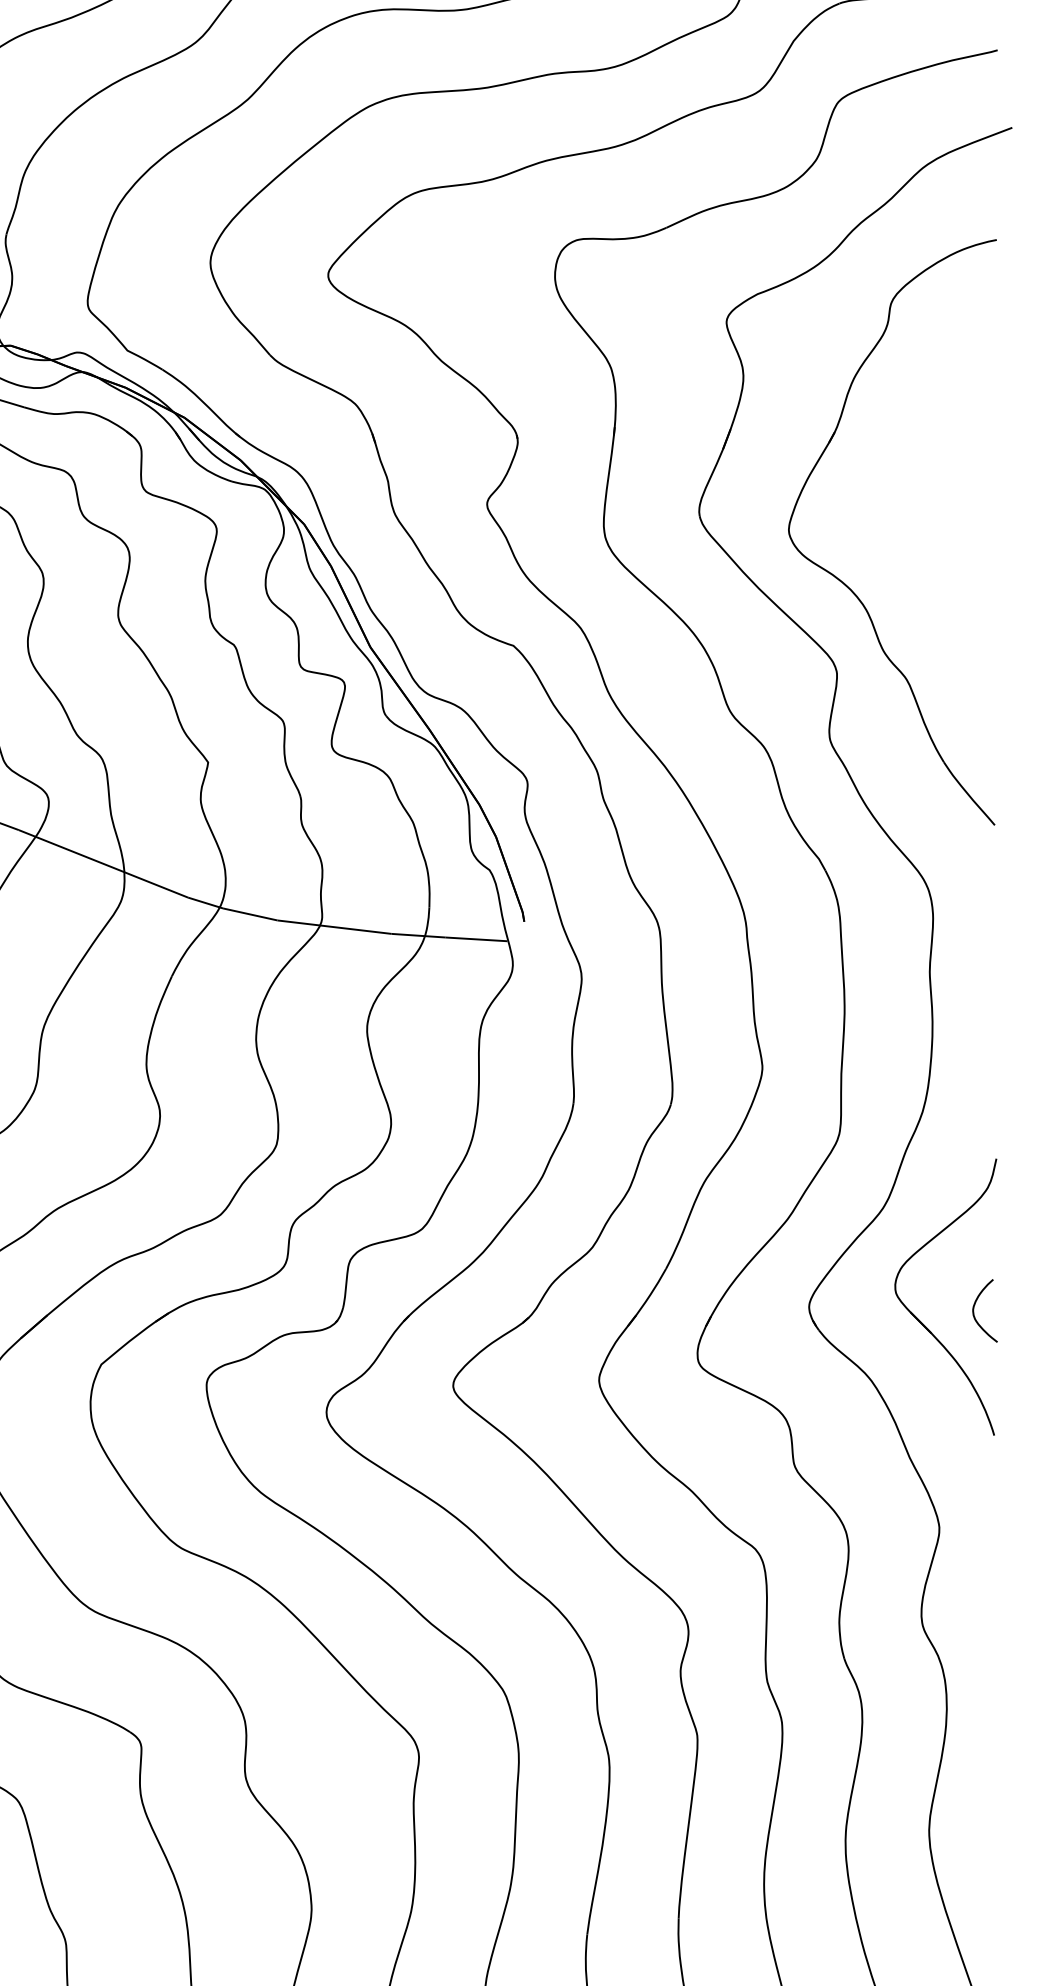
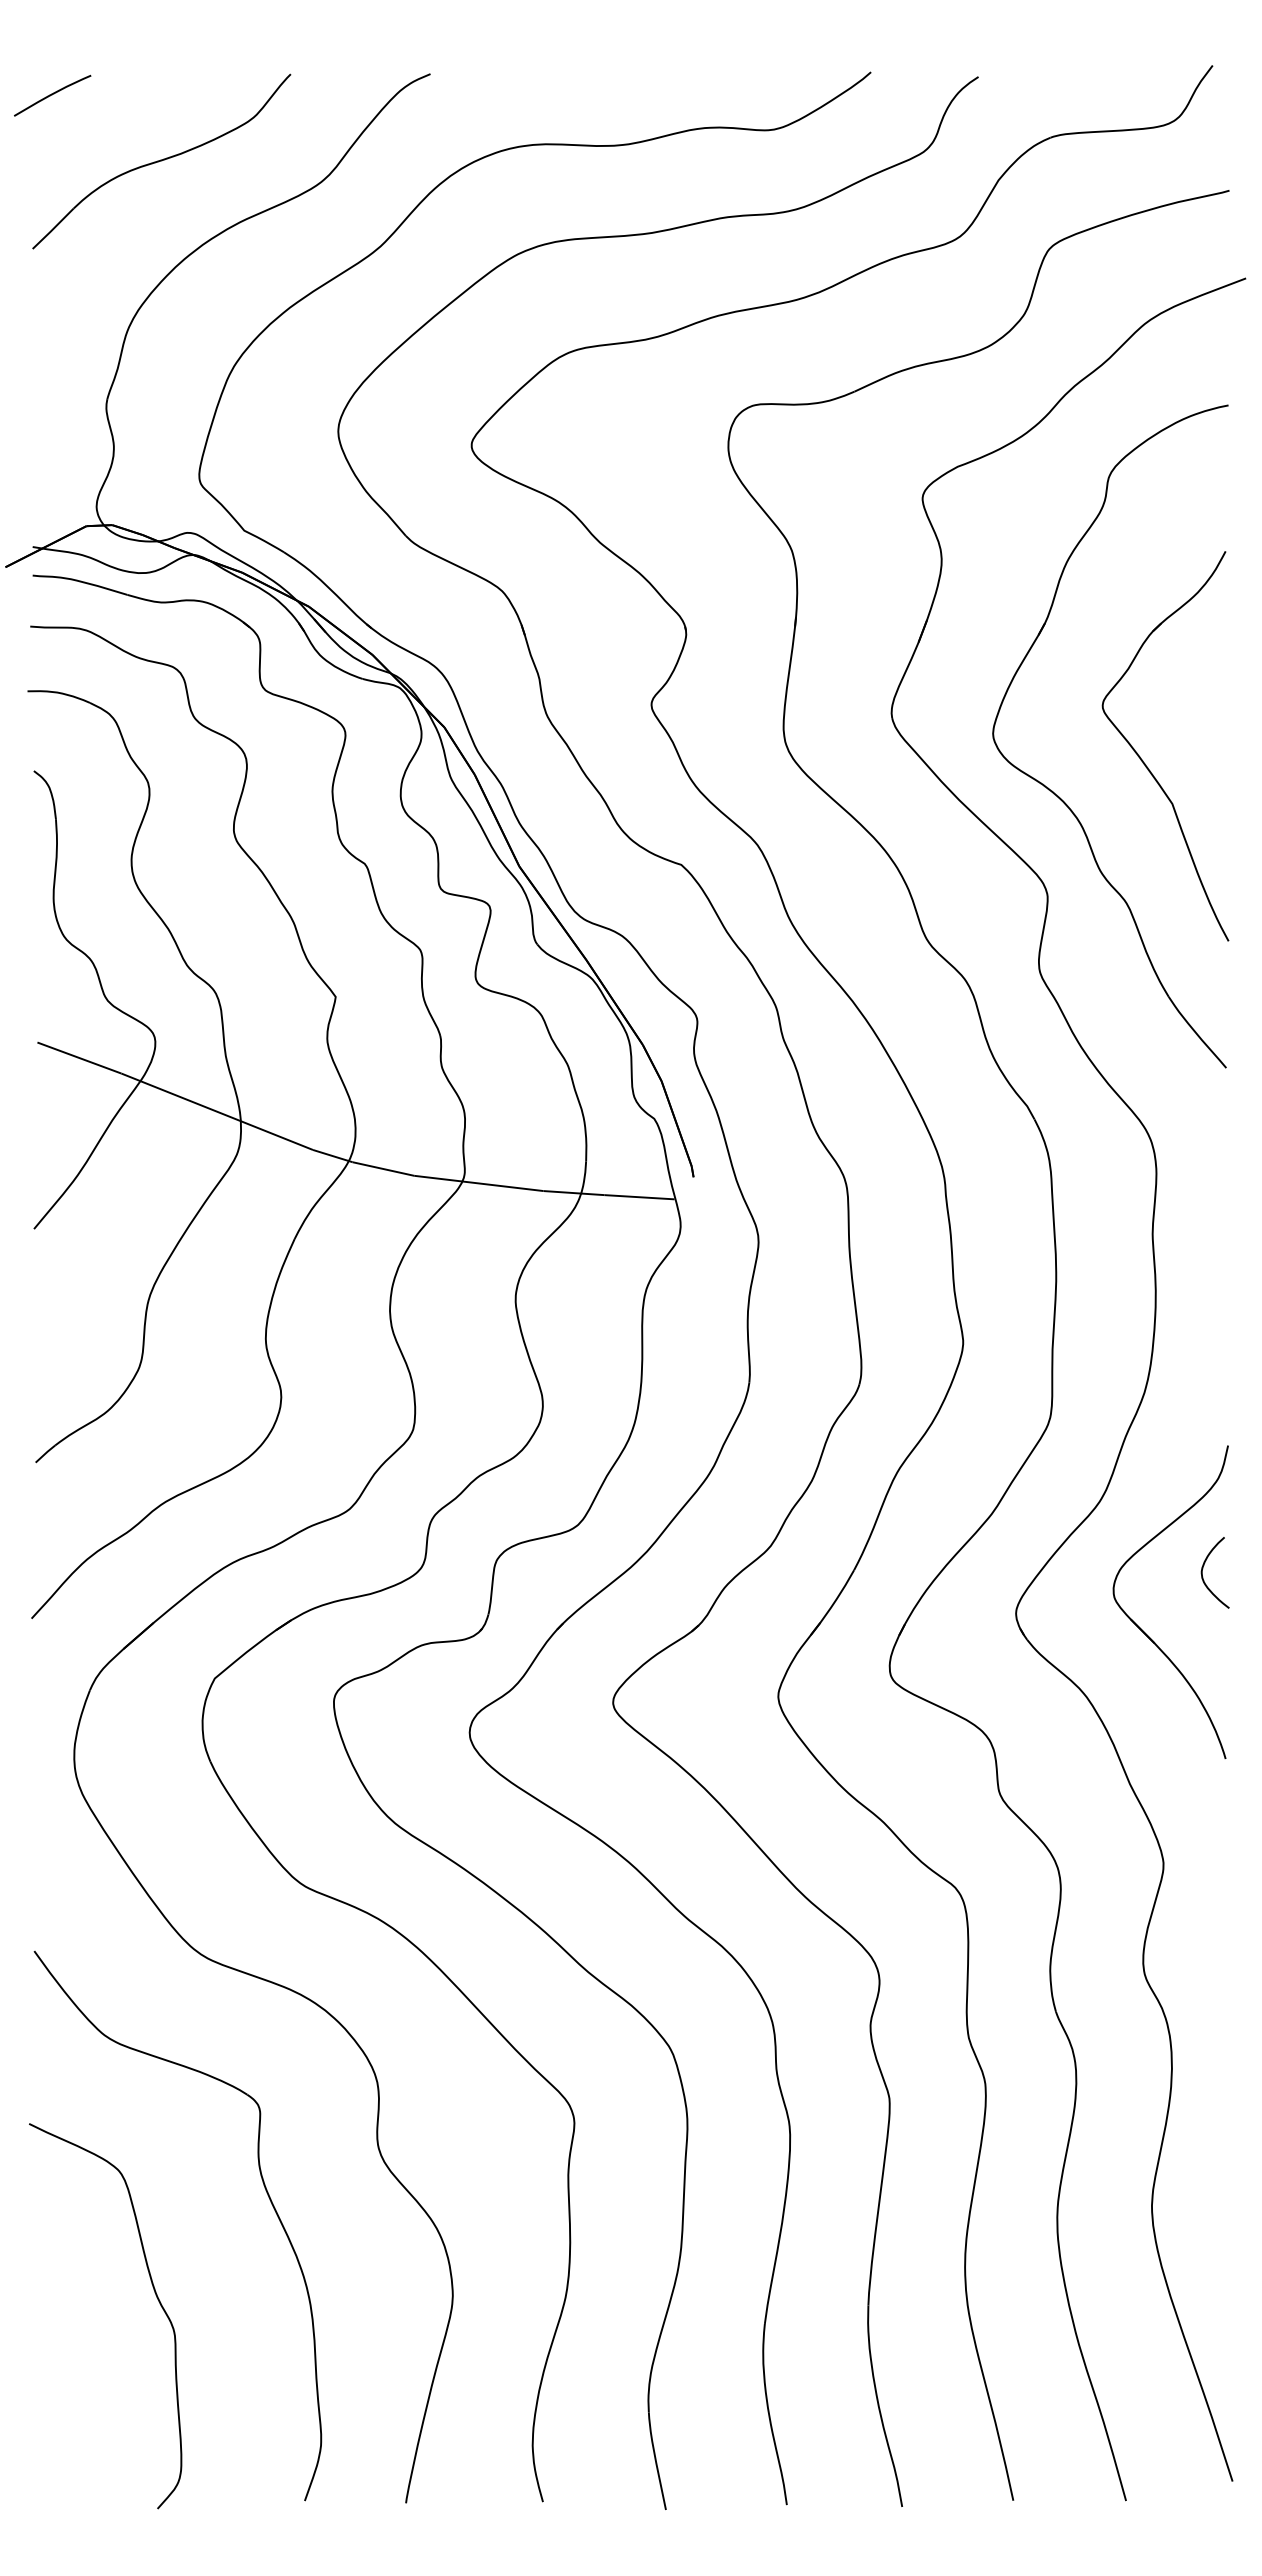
part: (921, 553) -> (1143, 760), added
curve: (974, 1307) -> (1203, 1568), moved

